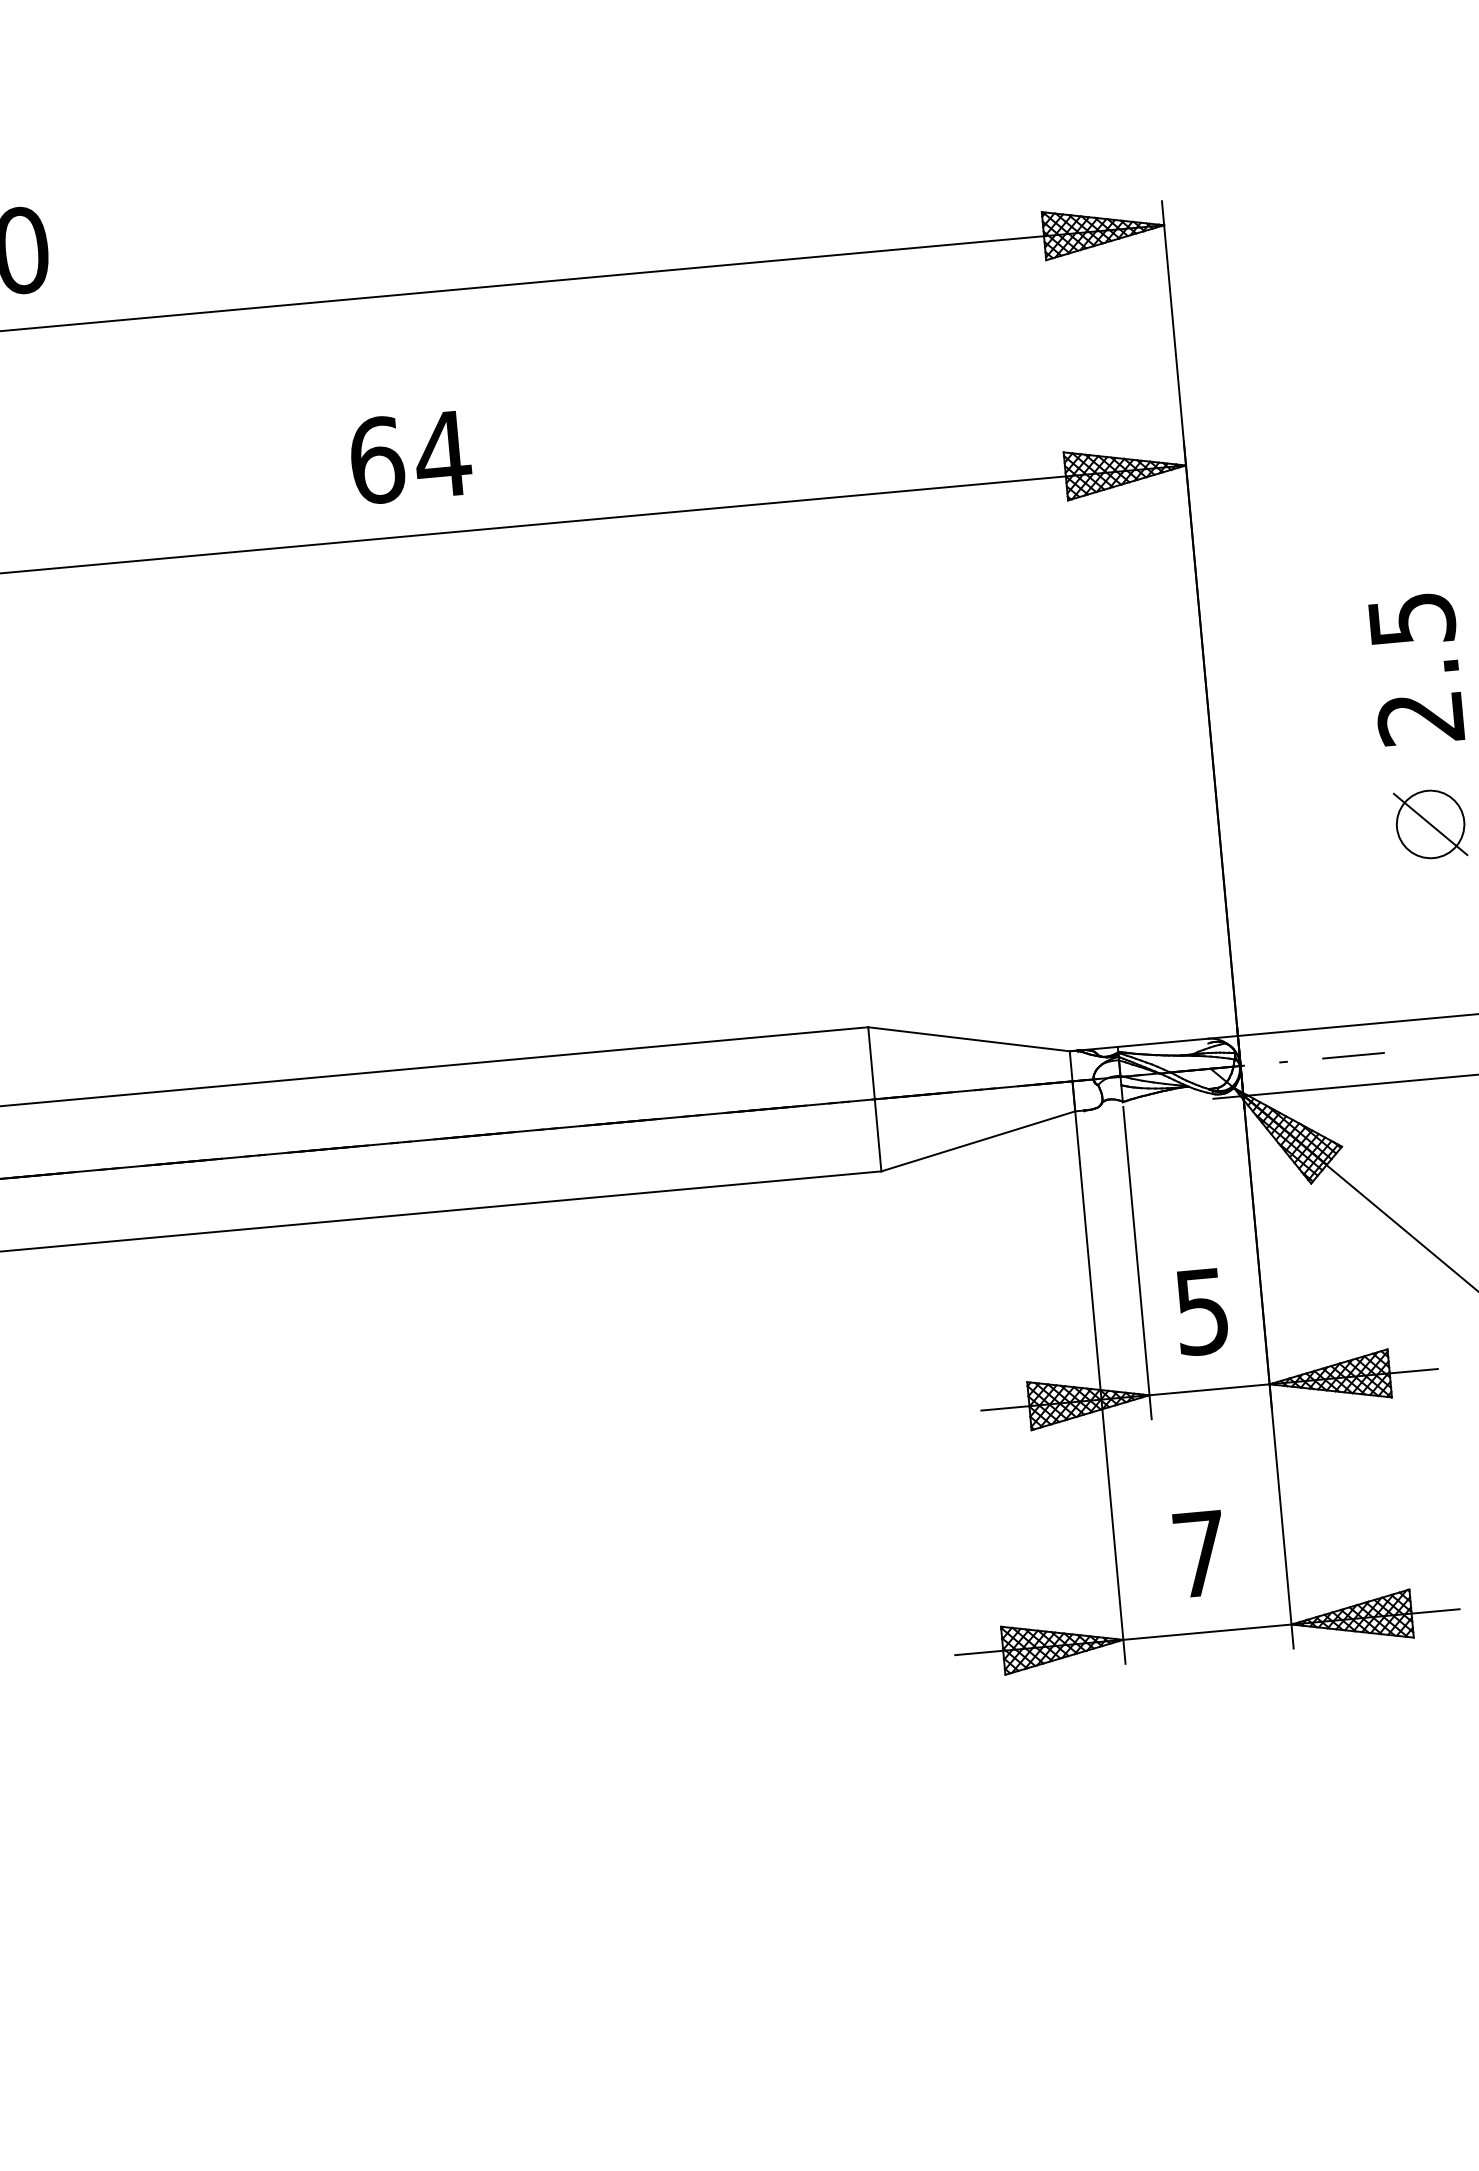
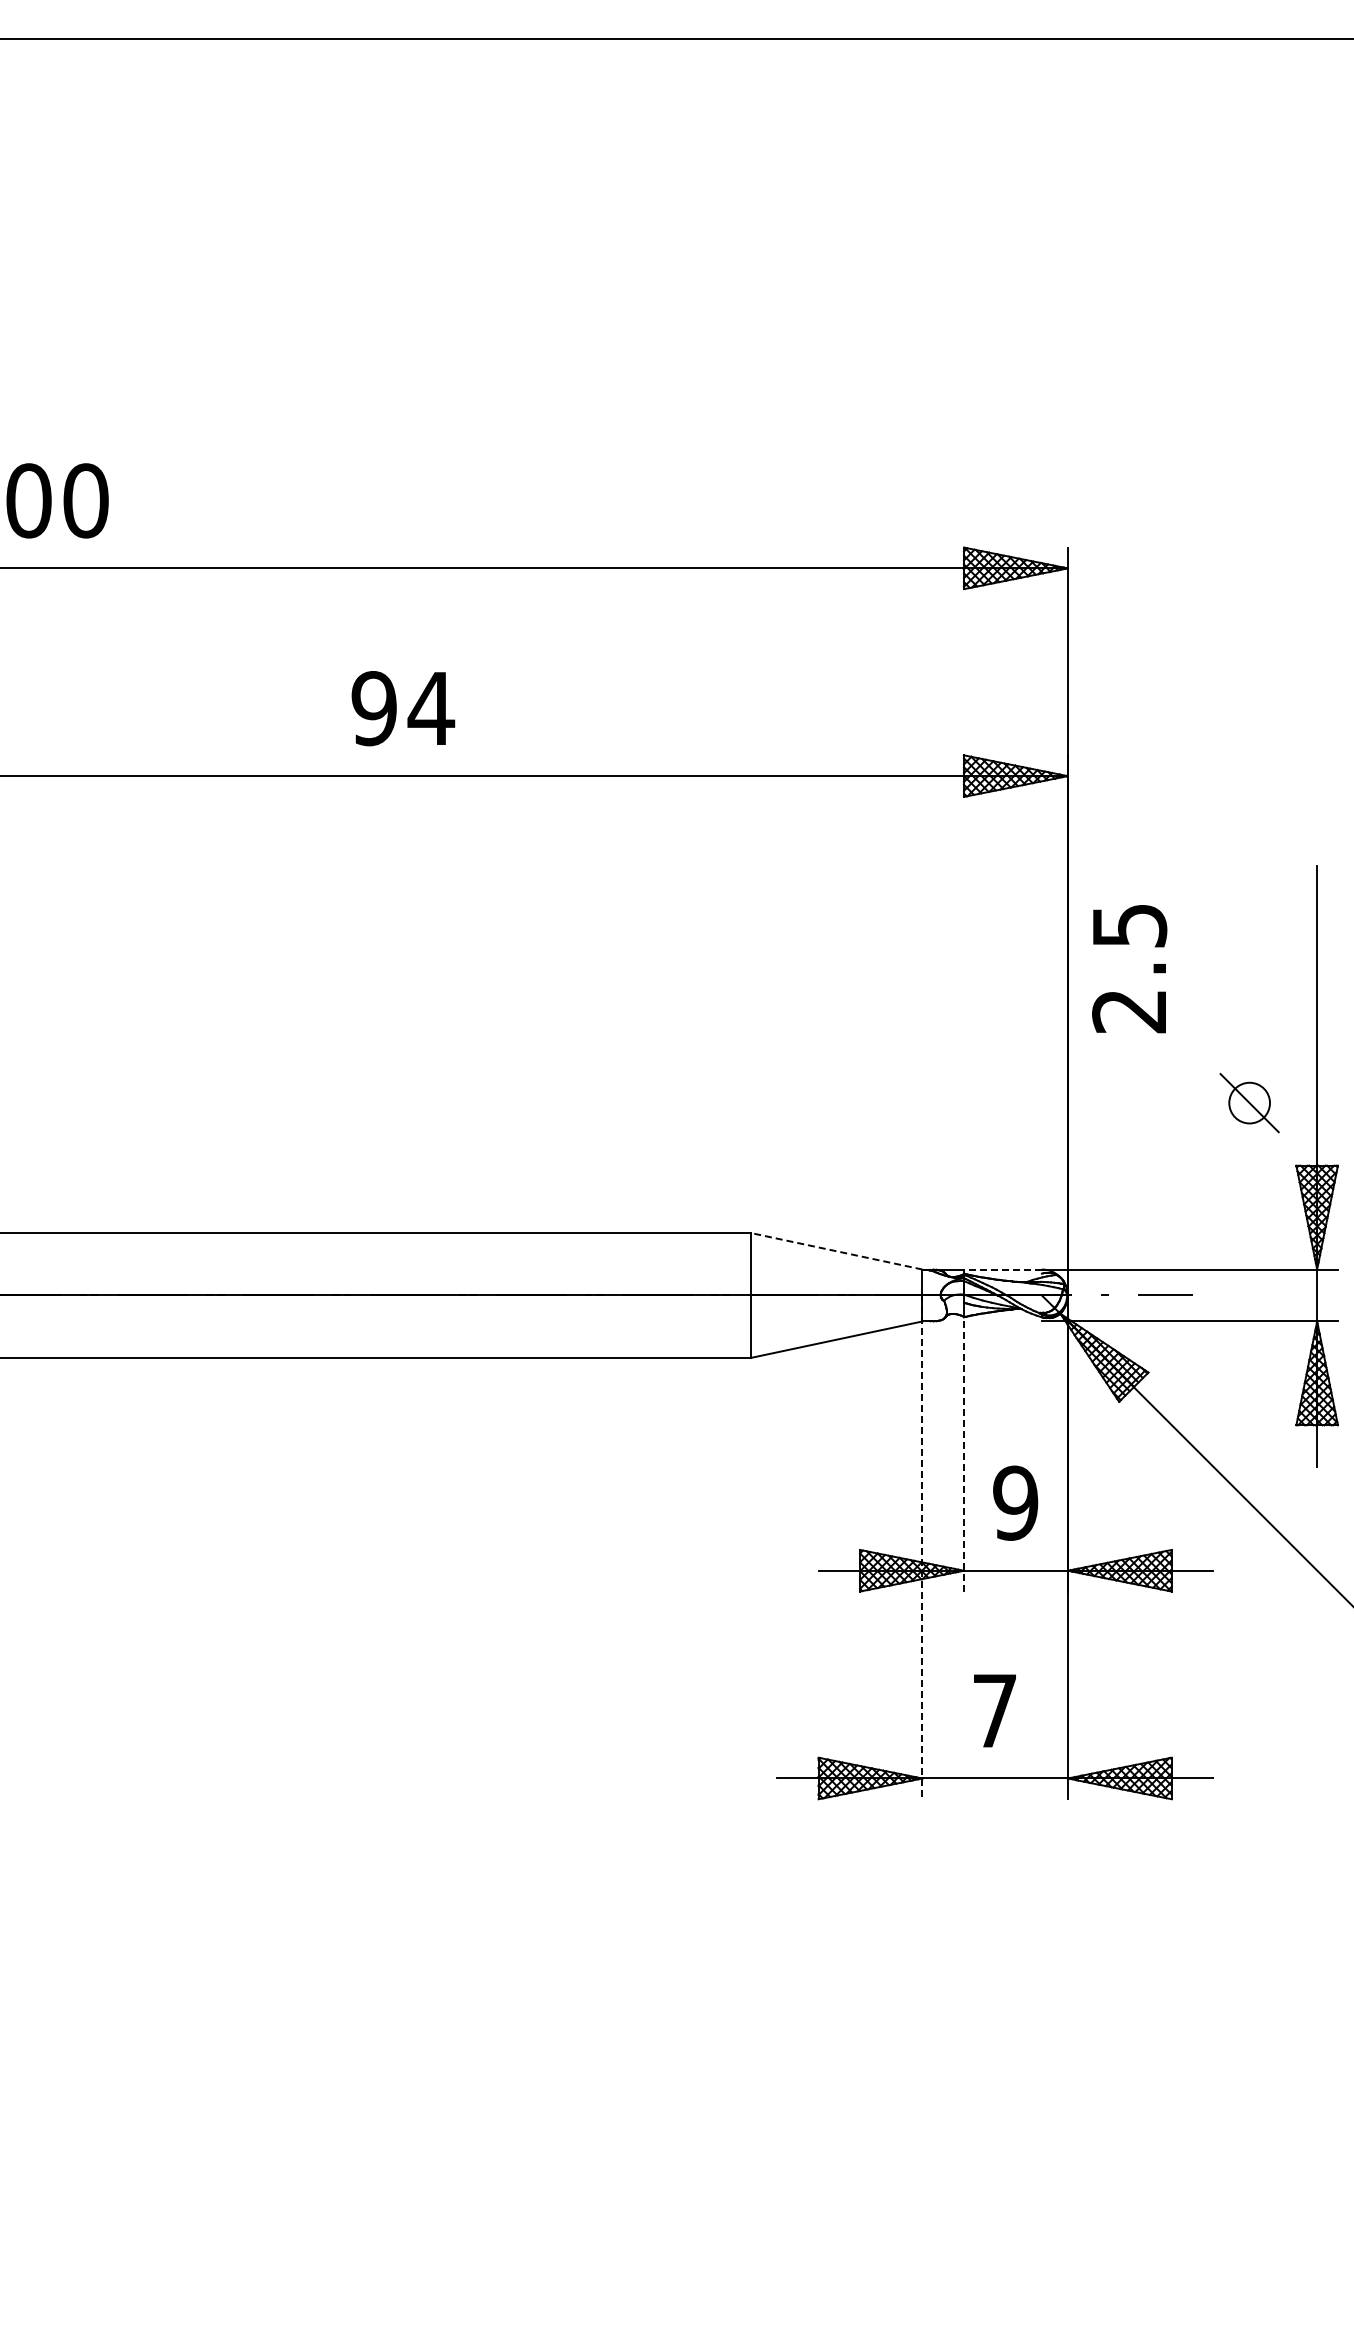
text: (377, 460) -> (374, 708), 64 -> 94
text: (1416, 669) -> (1129, 969), moved
circle: (1430, 824) -> (1249, 1103), size x0.7
line: (968, 1039) -> (836, 1251), solid -> dashed
line: (1162, 1042) -> (1002, 1269), solid -> dashed
line: (1138, 1263) -> (964, 1456), solid -> dashed
text: (1201, 1310) -> (1015, 1502), 5 -> 9
line: (1099, 1372) -> (922, 1547), solid -> dashed

